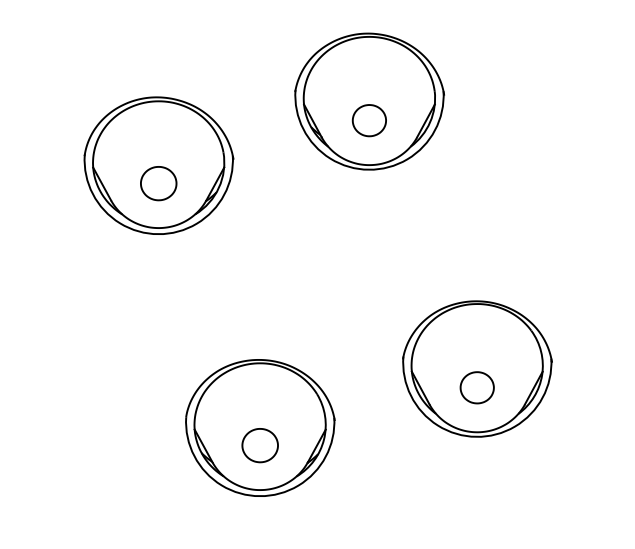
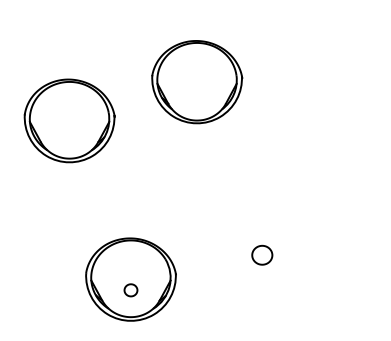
part: (368, 120) -> (196, 93), removed
part: (158, 183) -> (69, 131), removed
part: (477, 368) -> (262, 243), removed
part: (259, 446) -> (130, 290), size x0.6

